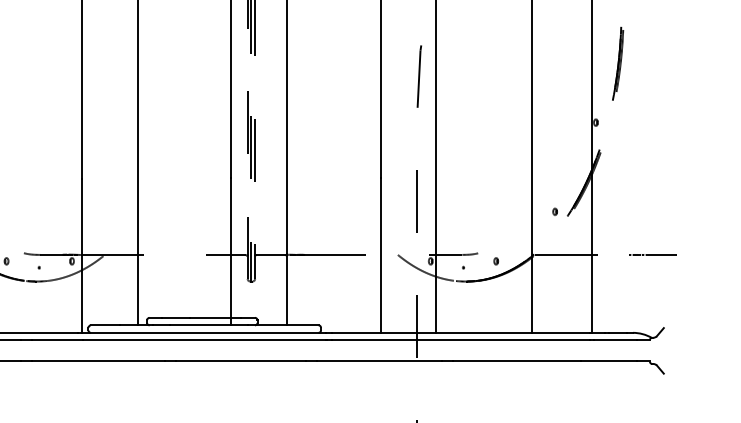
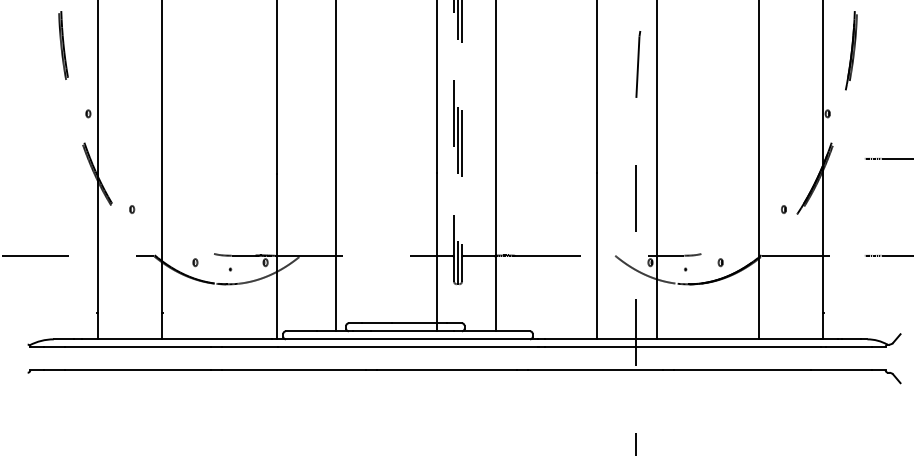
line: (652, 164) -> (888, 158), added

